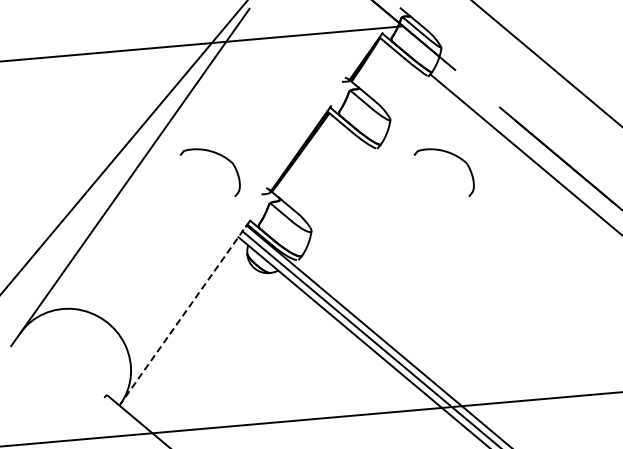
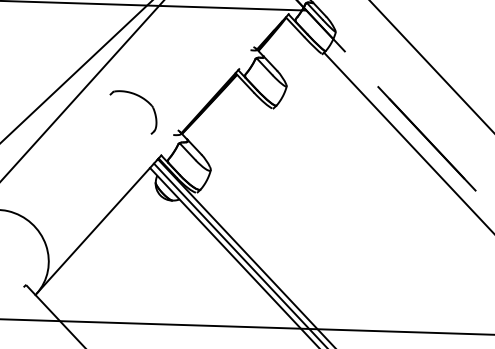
part: (450, 154) -> (332, 120), removed
line: (184, 313) -> (98, 225), dashed -> solid

